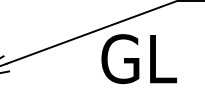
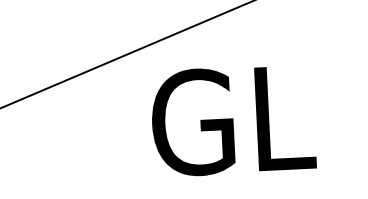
text: (138, 58) -> (231, 119), moved

